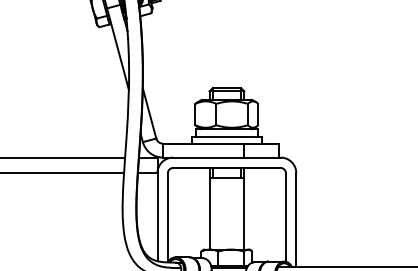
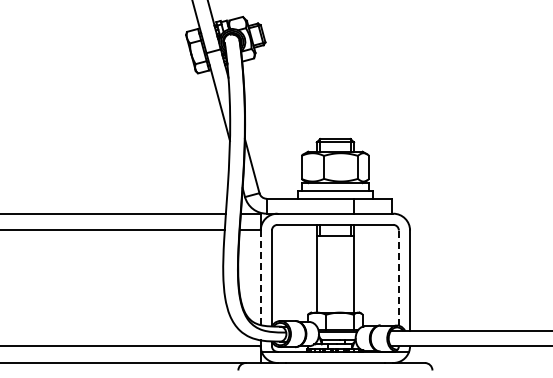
line: (157, 216) -> (260, 277), solid -> dashed
line: (285, 217) -> (398, 278), solid -> dashed

